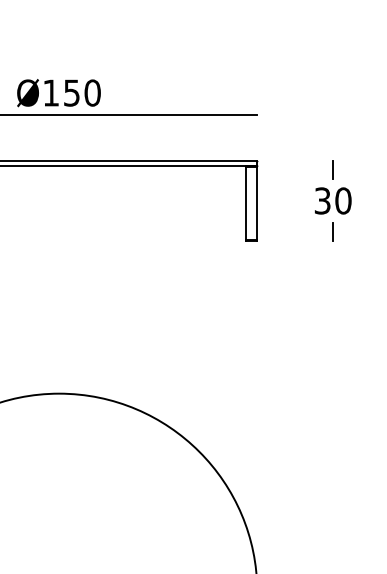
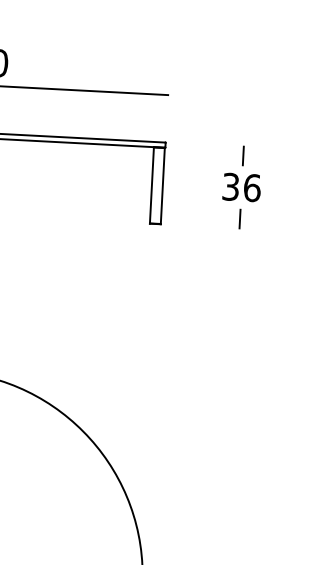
text: (343, 200) -> (252, 187), 30 -> 36

